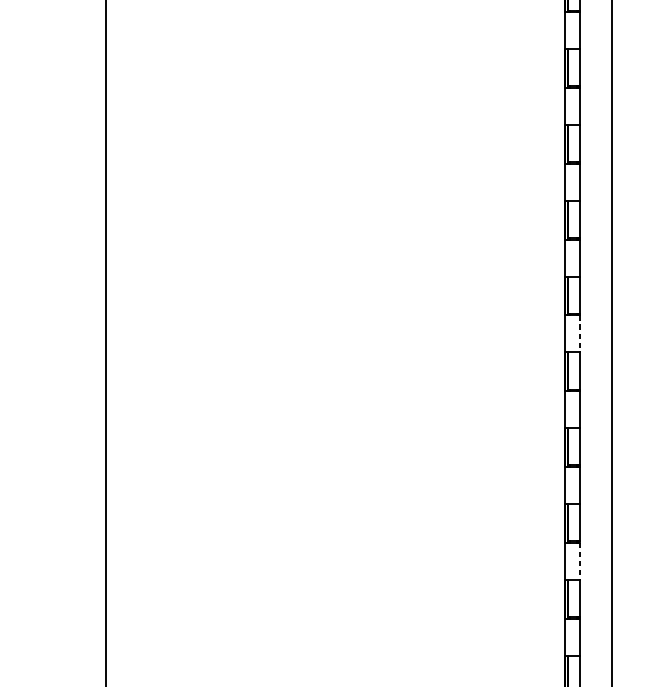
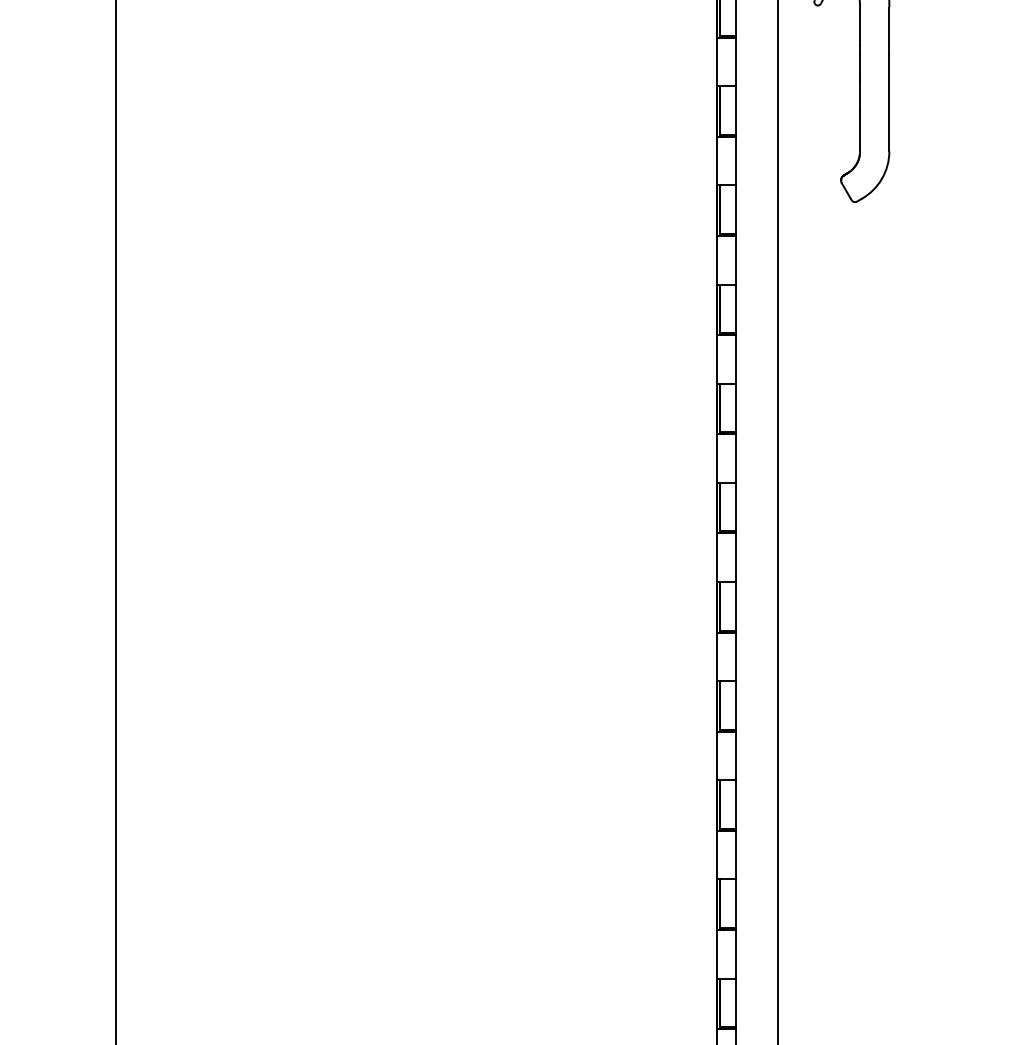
line: (579, 334) -> (736, 558), dashed -> solid
line: (579, 561) -> (736, 855), dashed -> solid

